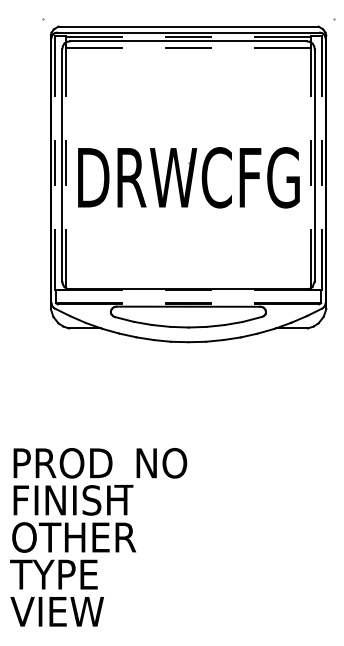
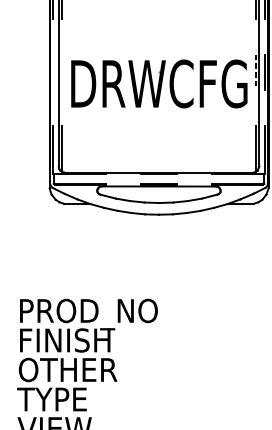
line: (55, 162) -> (53, 71), removed
line: (66, 162) -> (62, 71), removed
line: (310, 163) -> (256, 72), solid -> dashed

